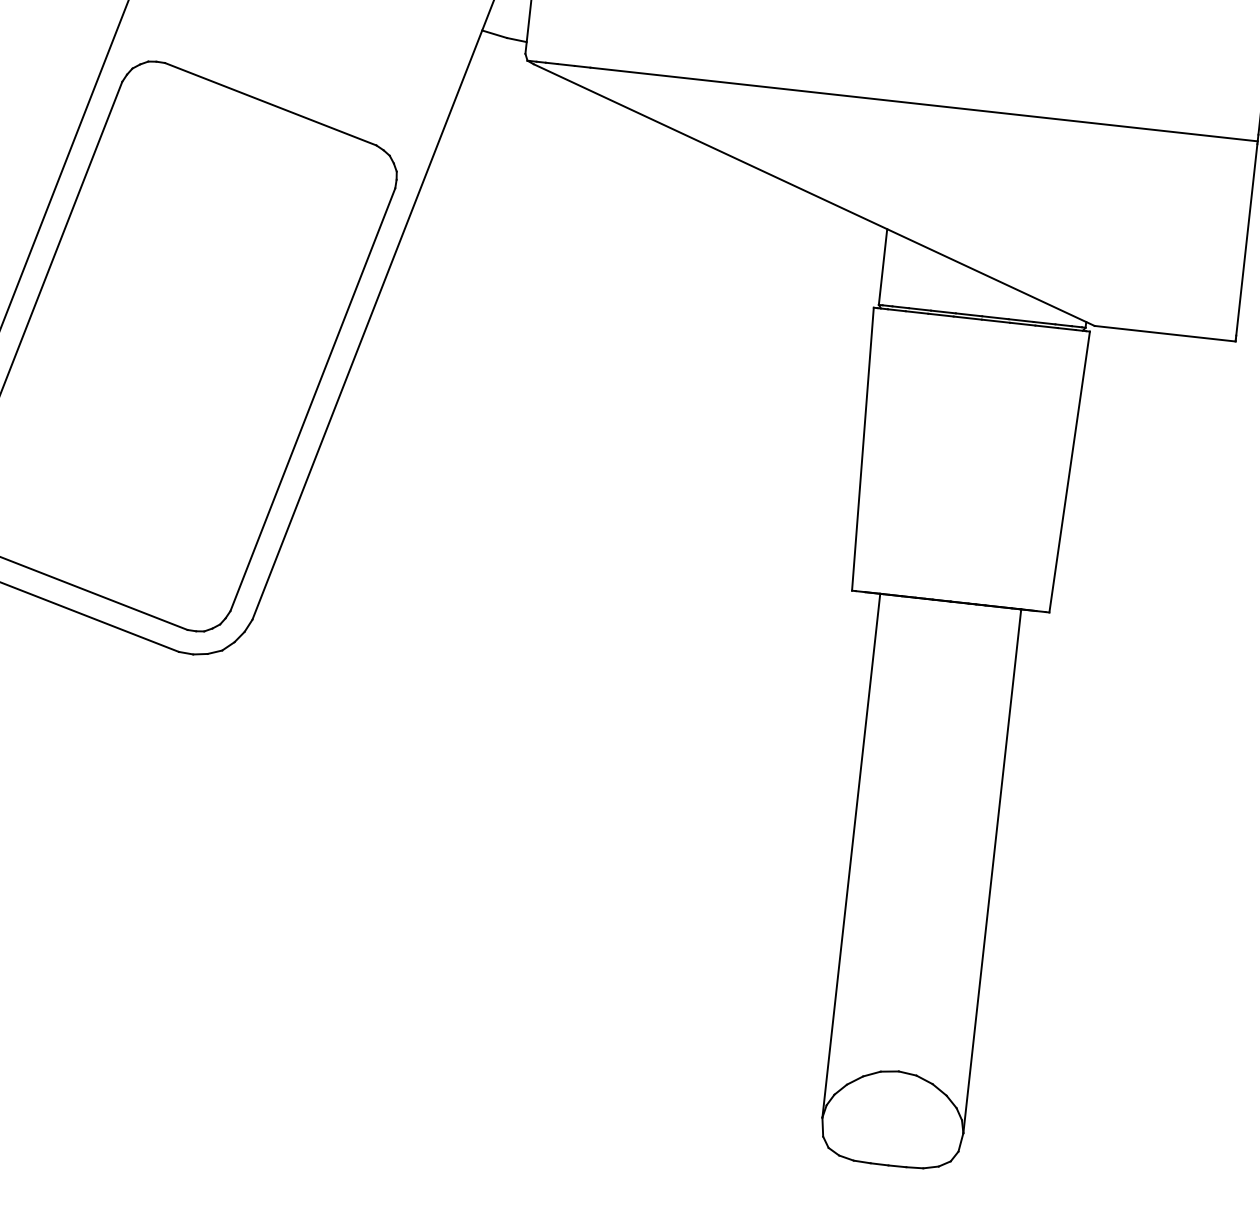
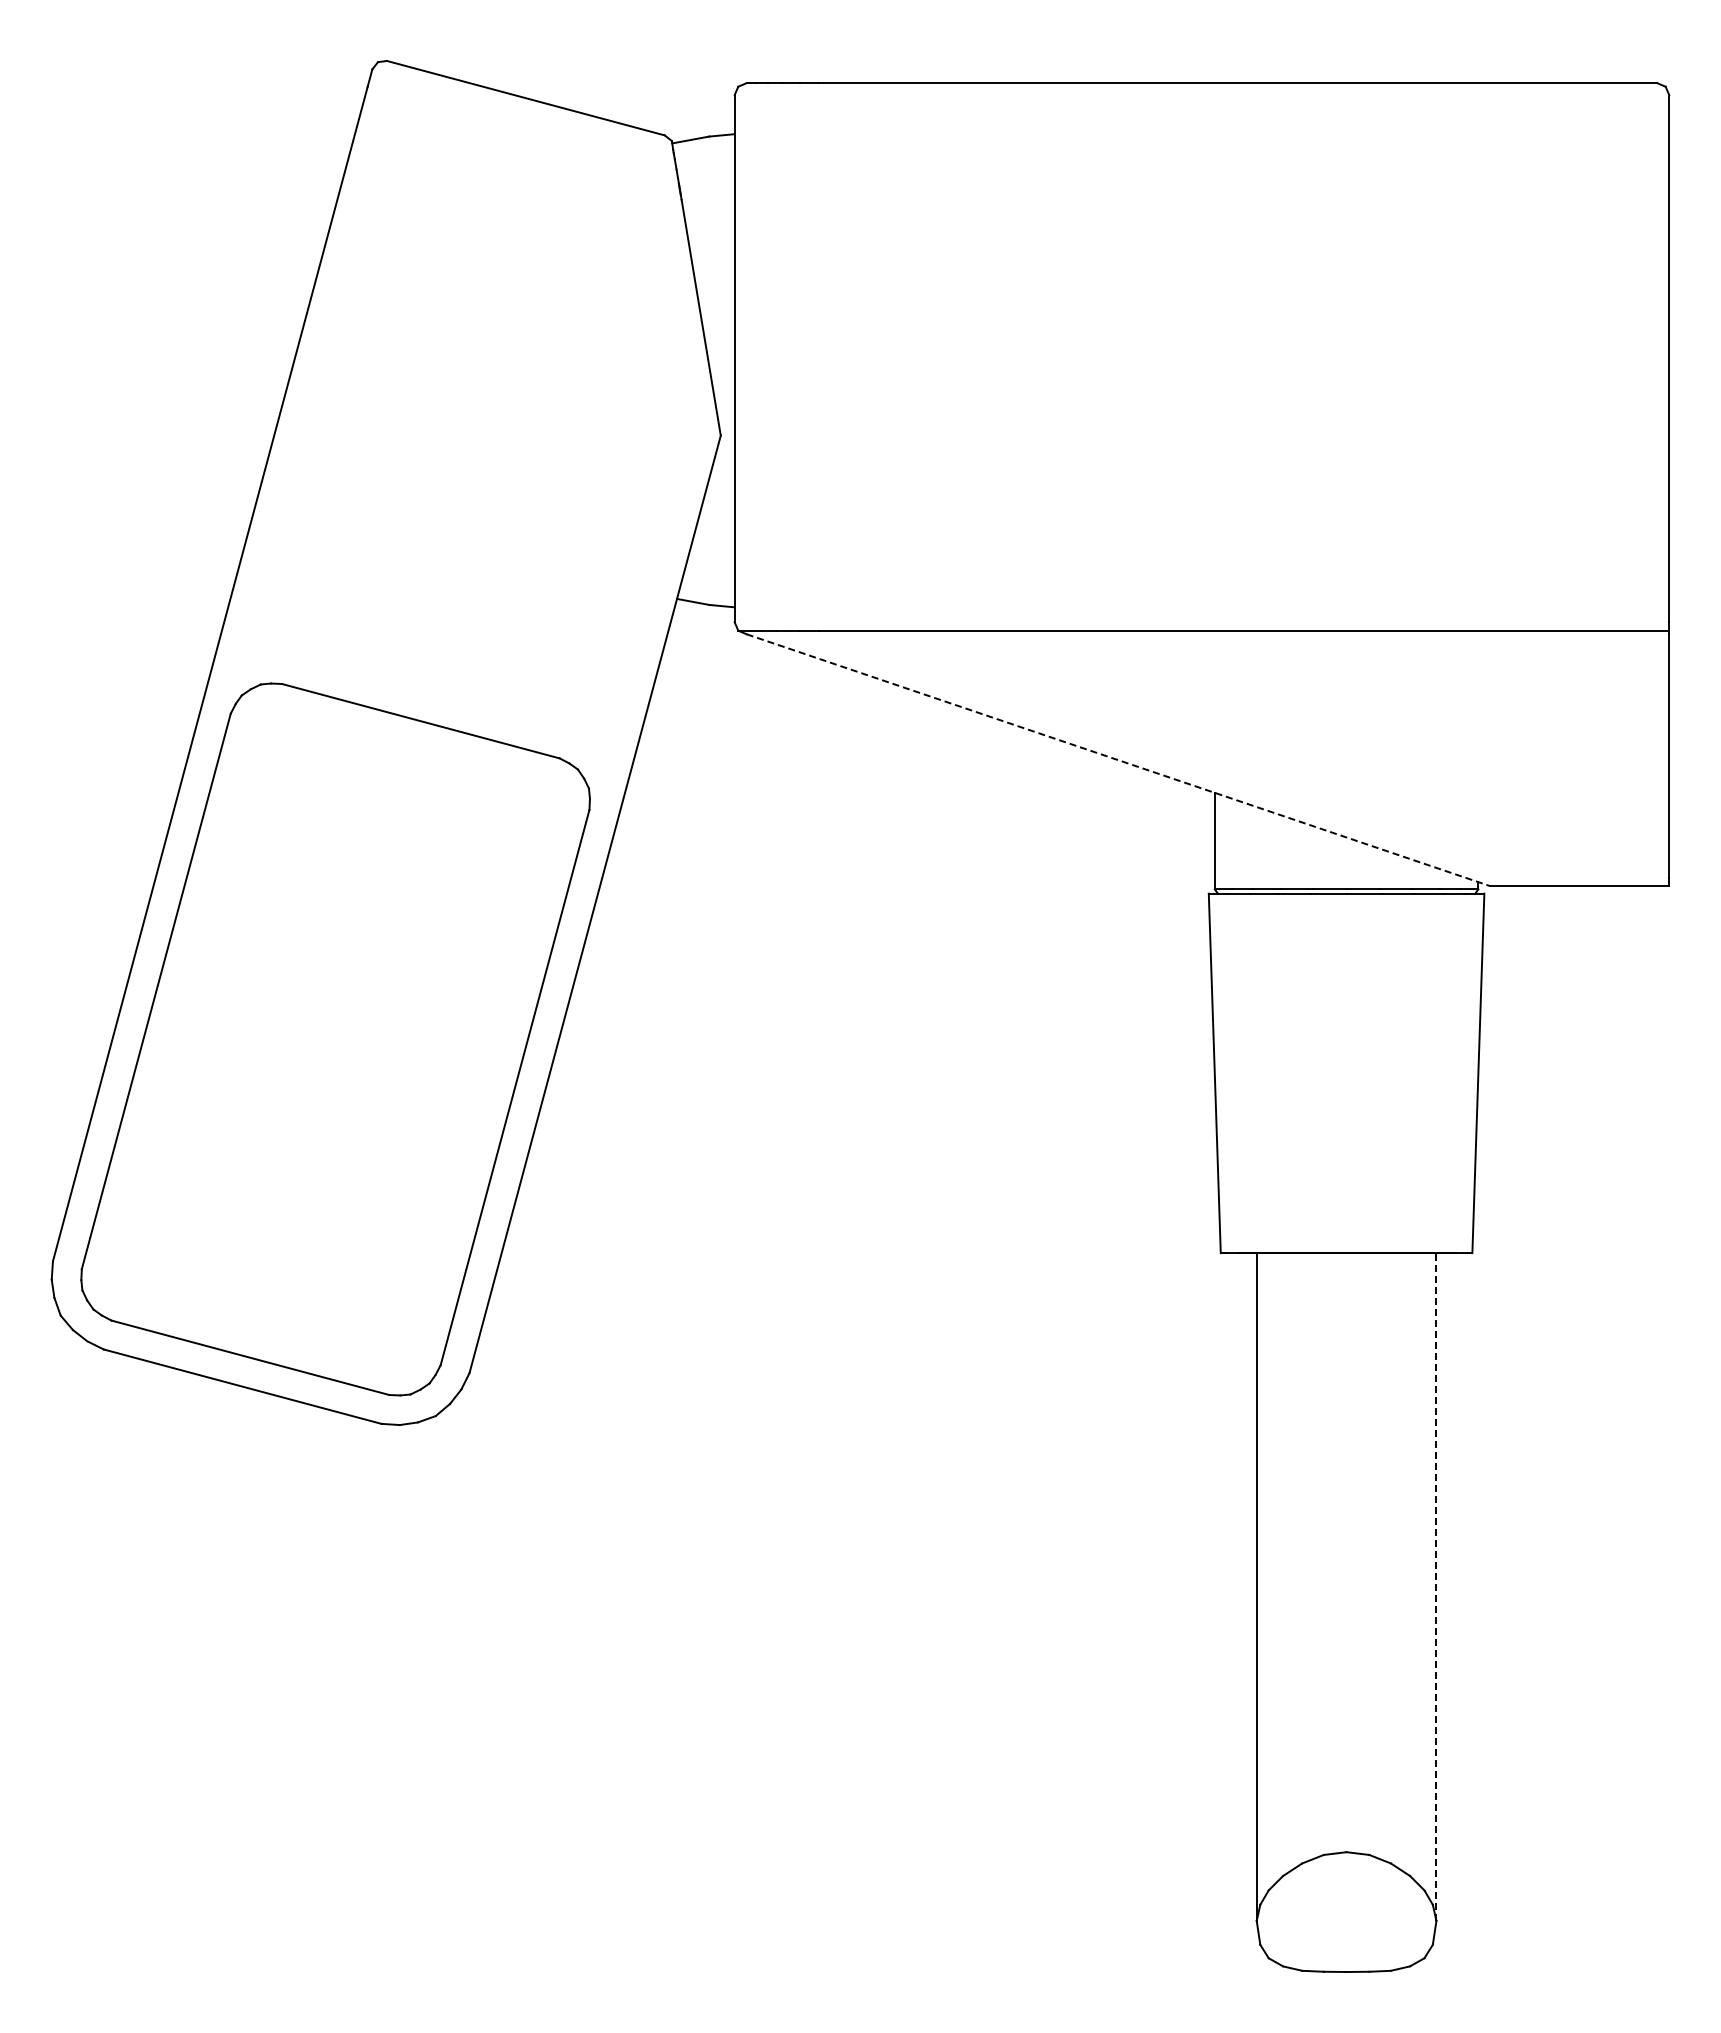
line: (814, 195) -> (1118, 760), solid -> dashed
line: (992, 871) -> (1436, 1587), solid -> dashed

